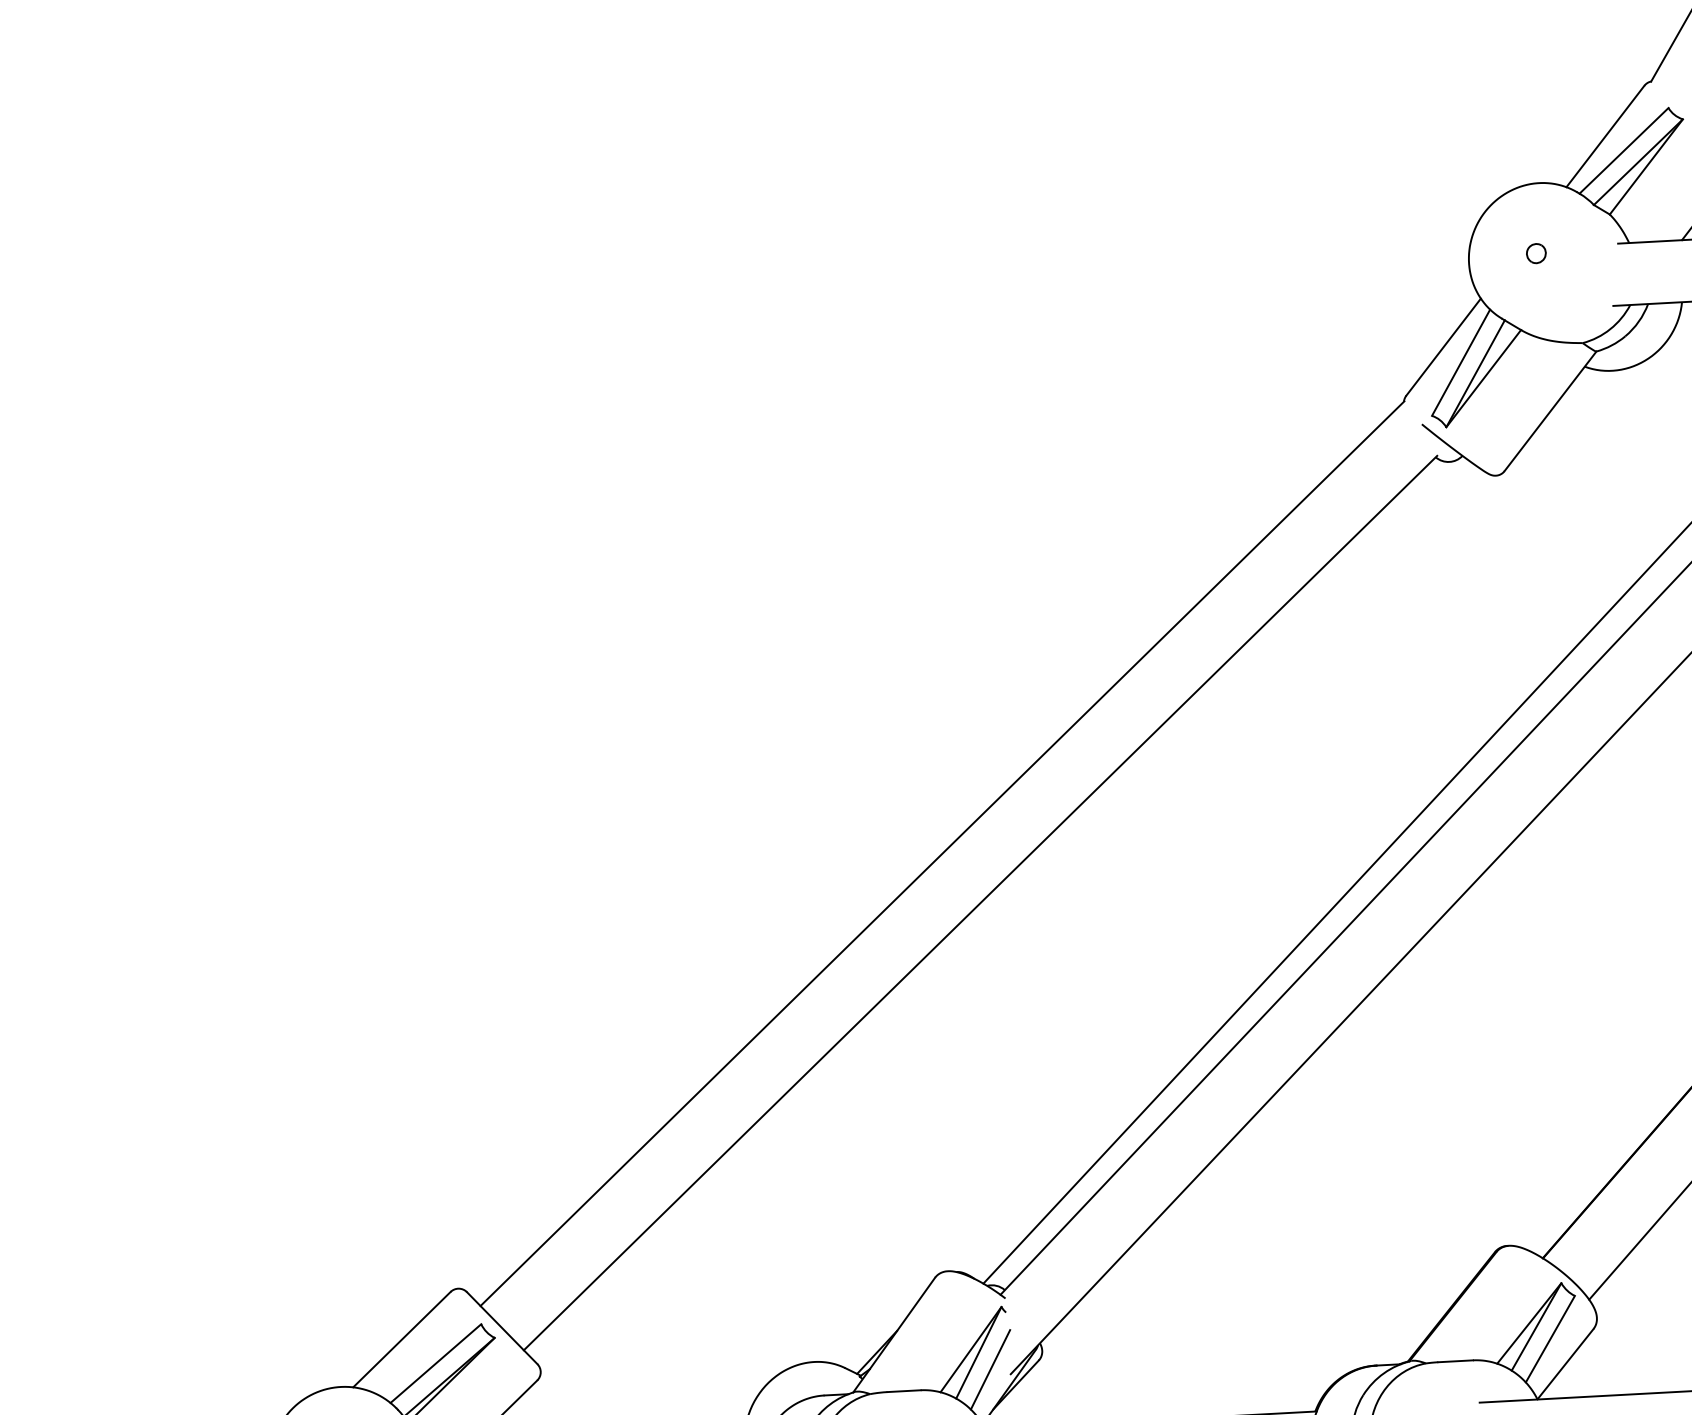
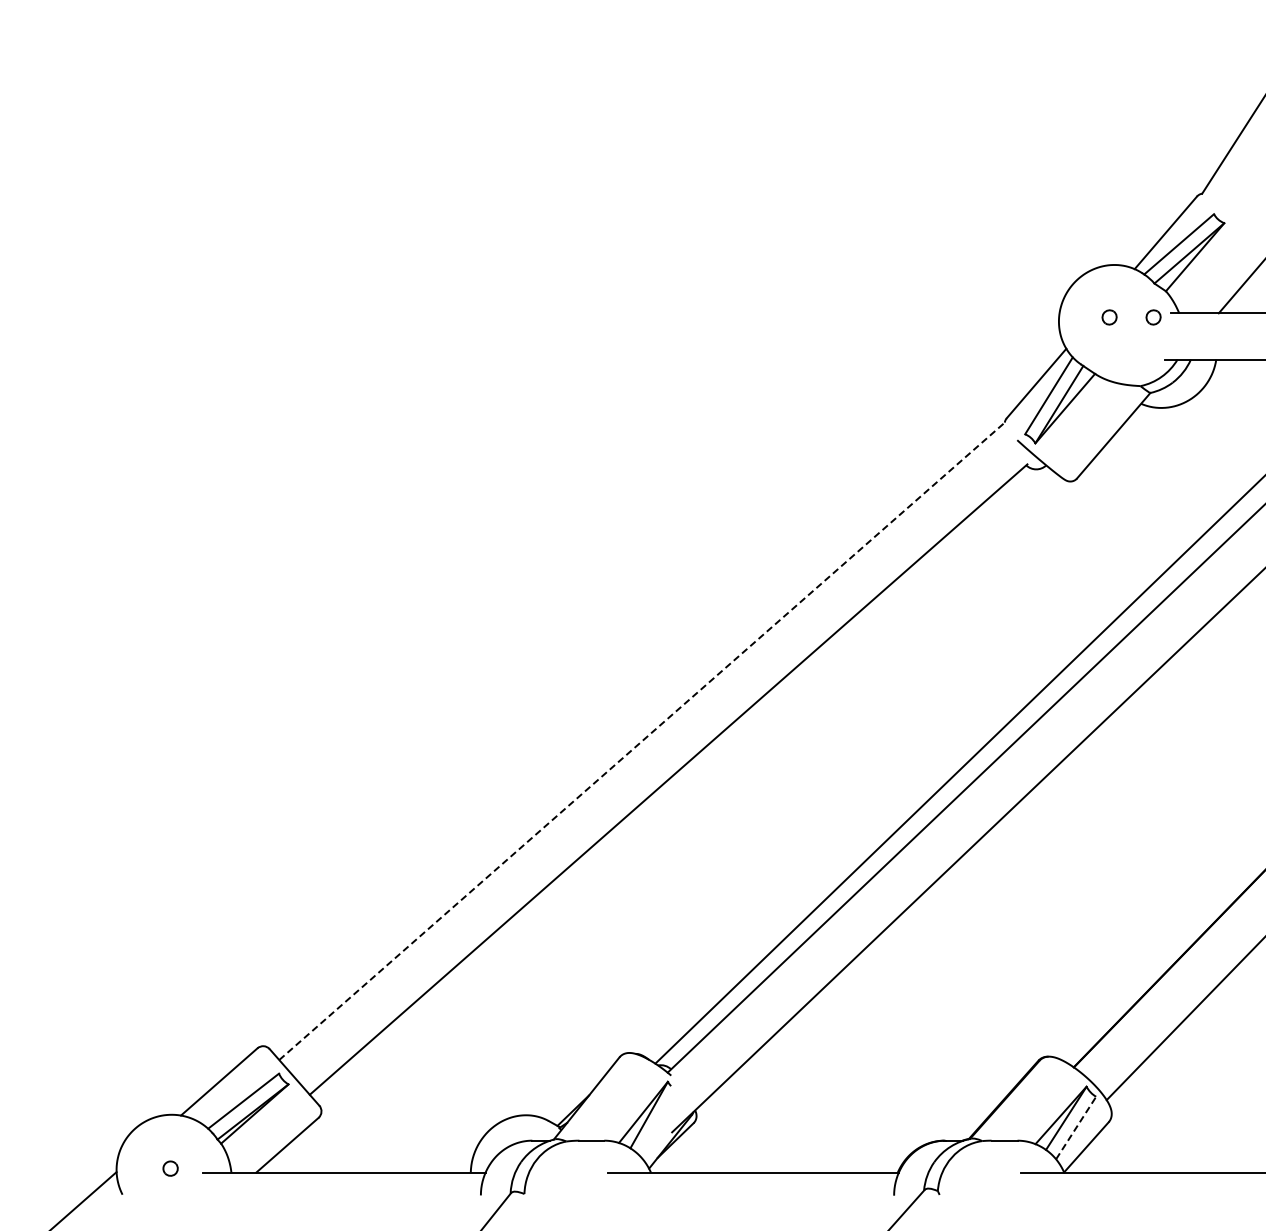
part: (1595, 250) -> (1153, 317), added
line: (942, 852) -> (642, 740), solid -> dashed
line: (1550, 1338) -> (1076, 1127), solid -> dashed
line: (989, 1370) -> (656, 1128), removed

